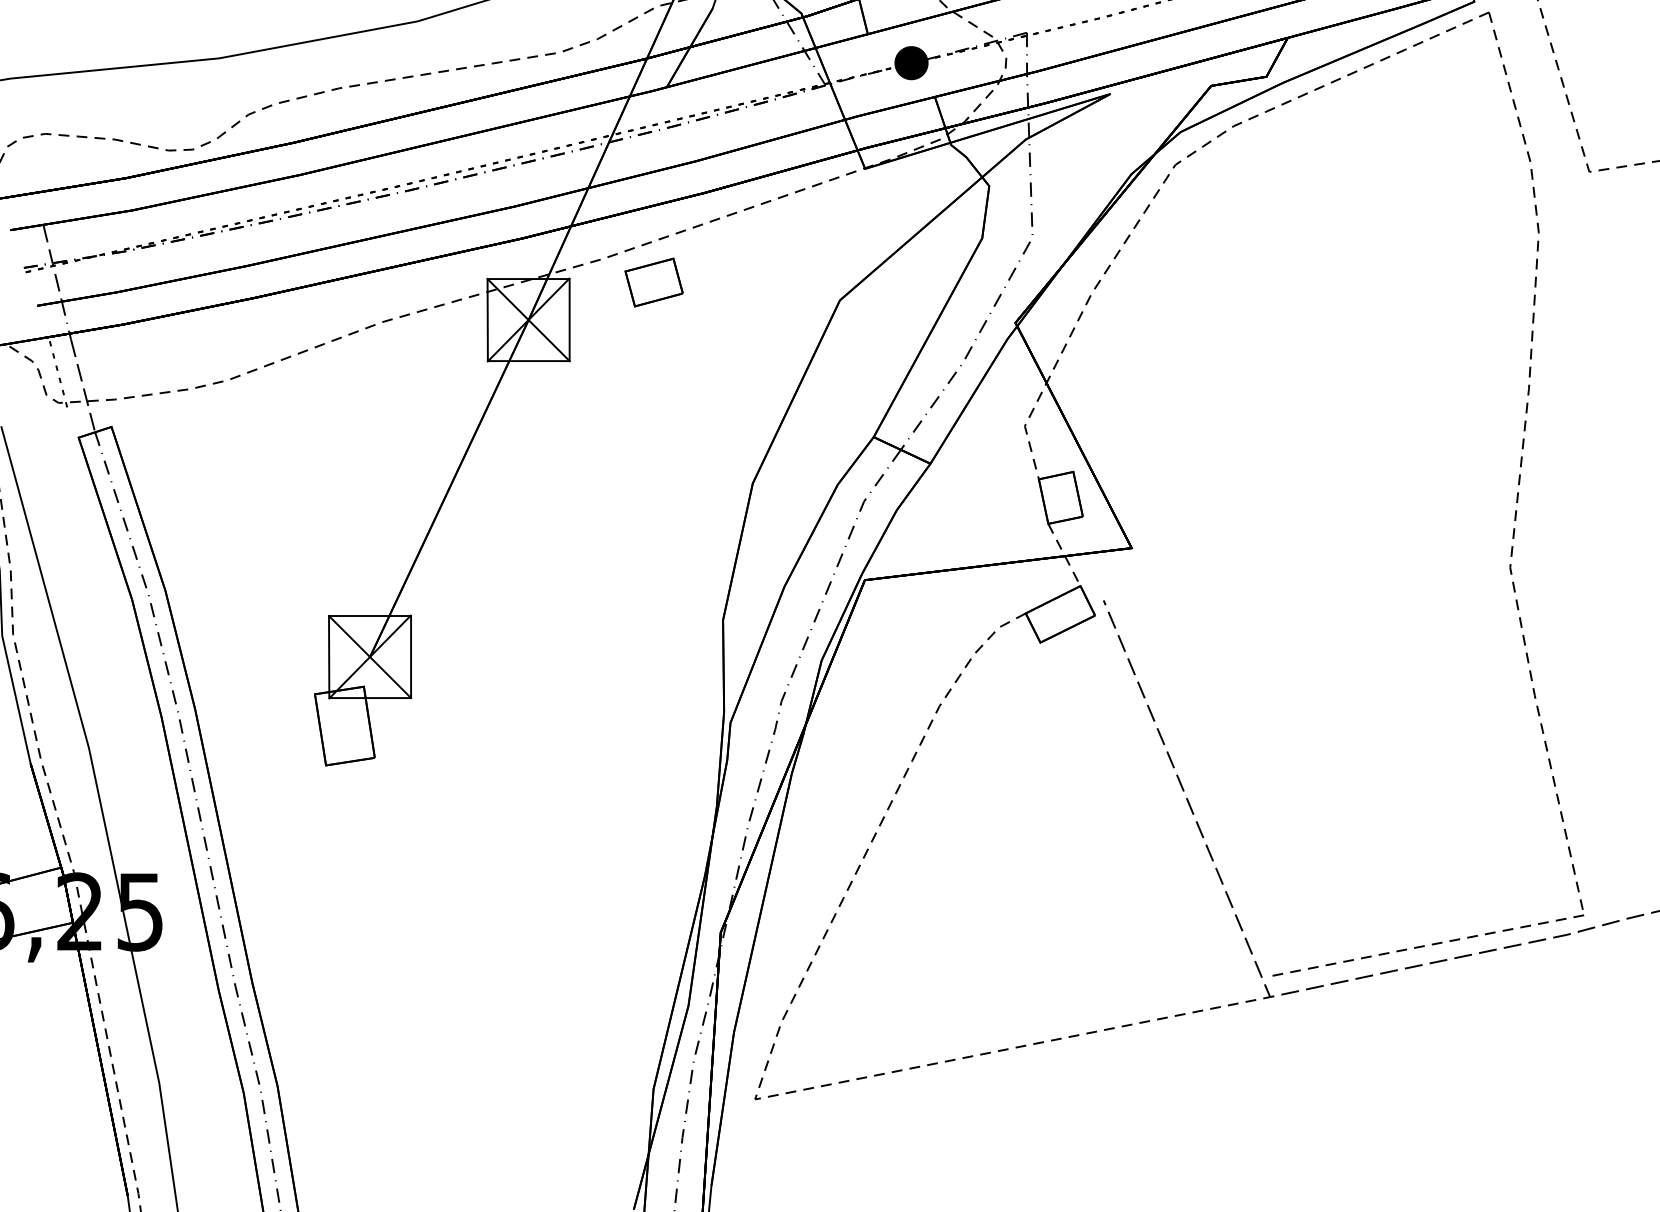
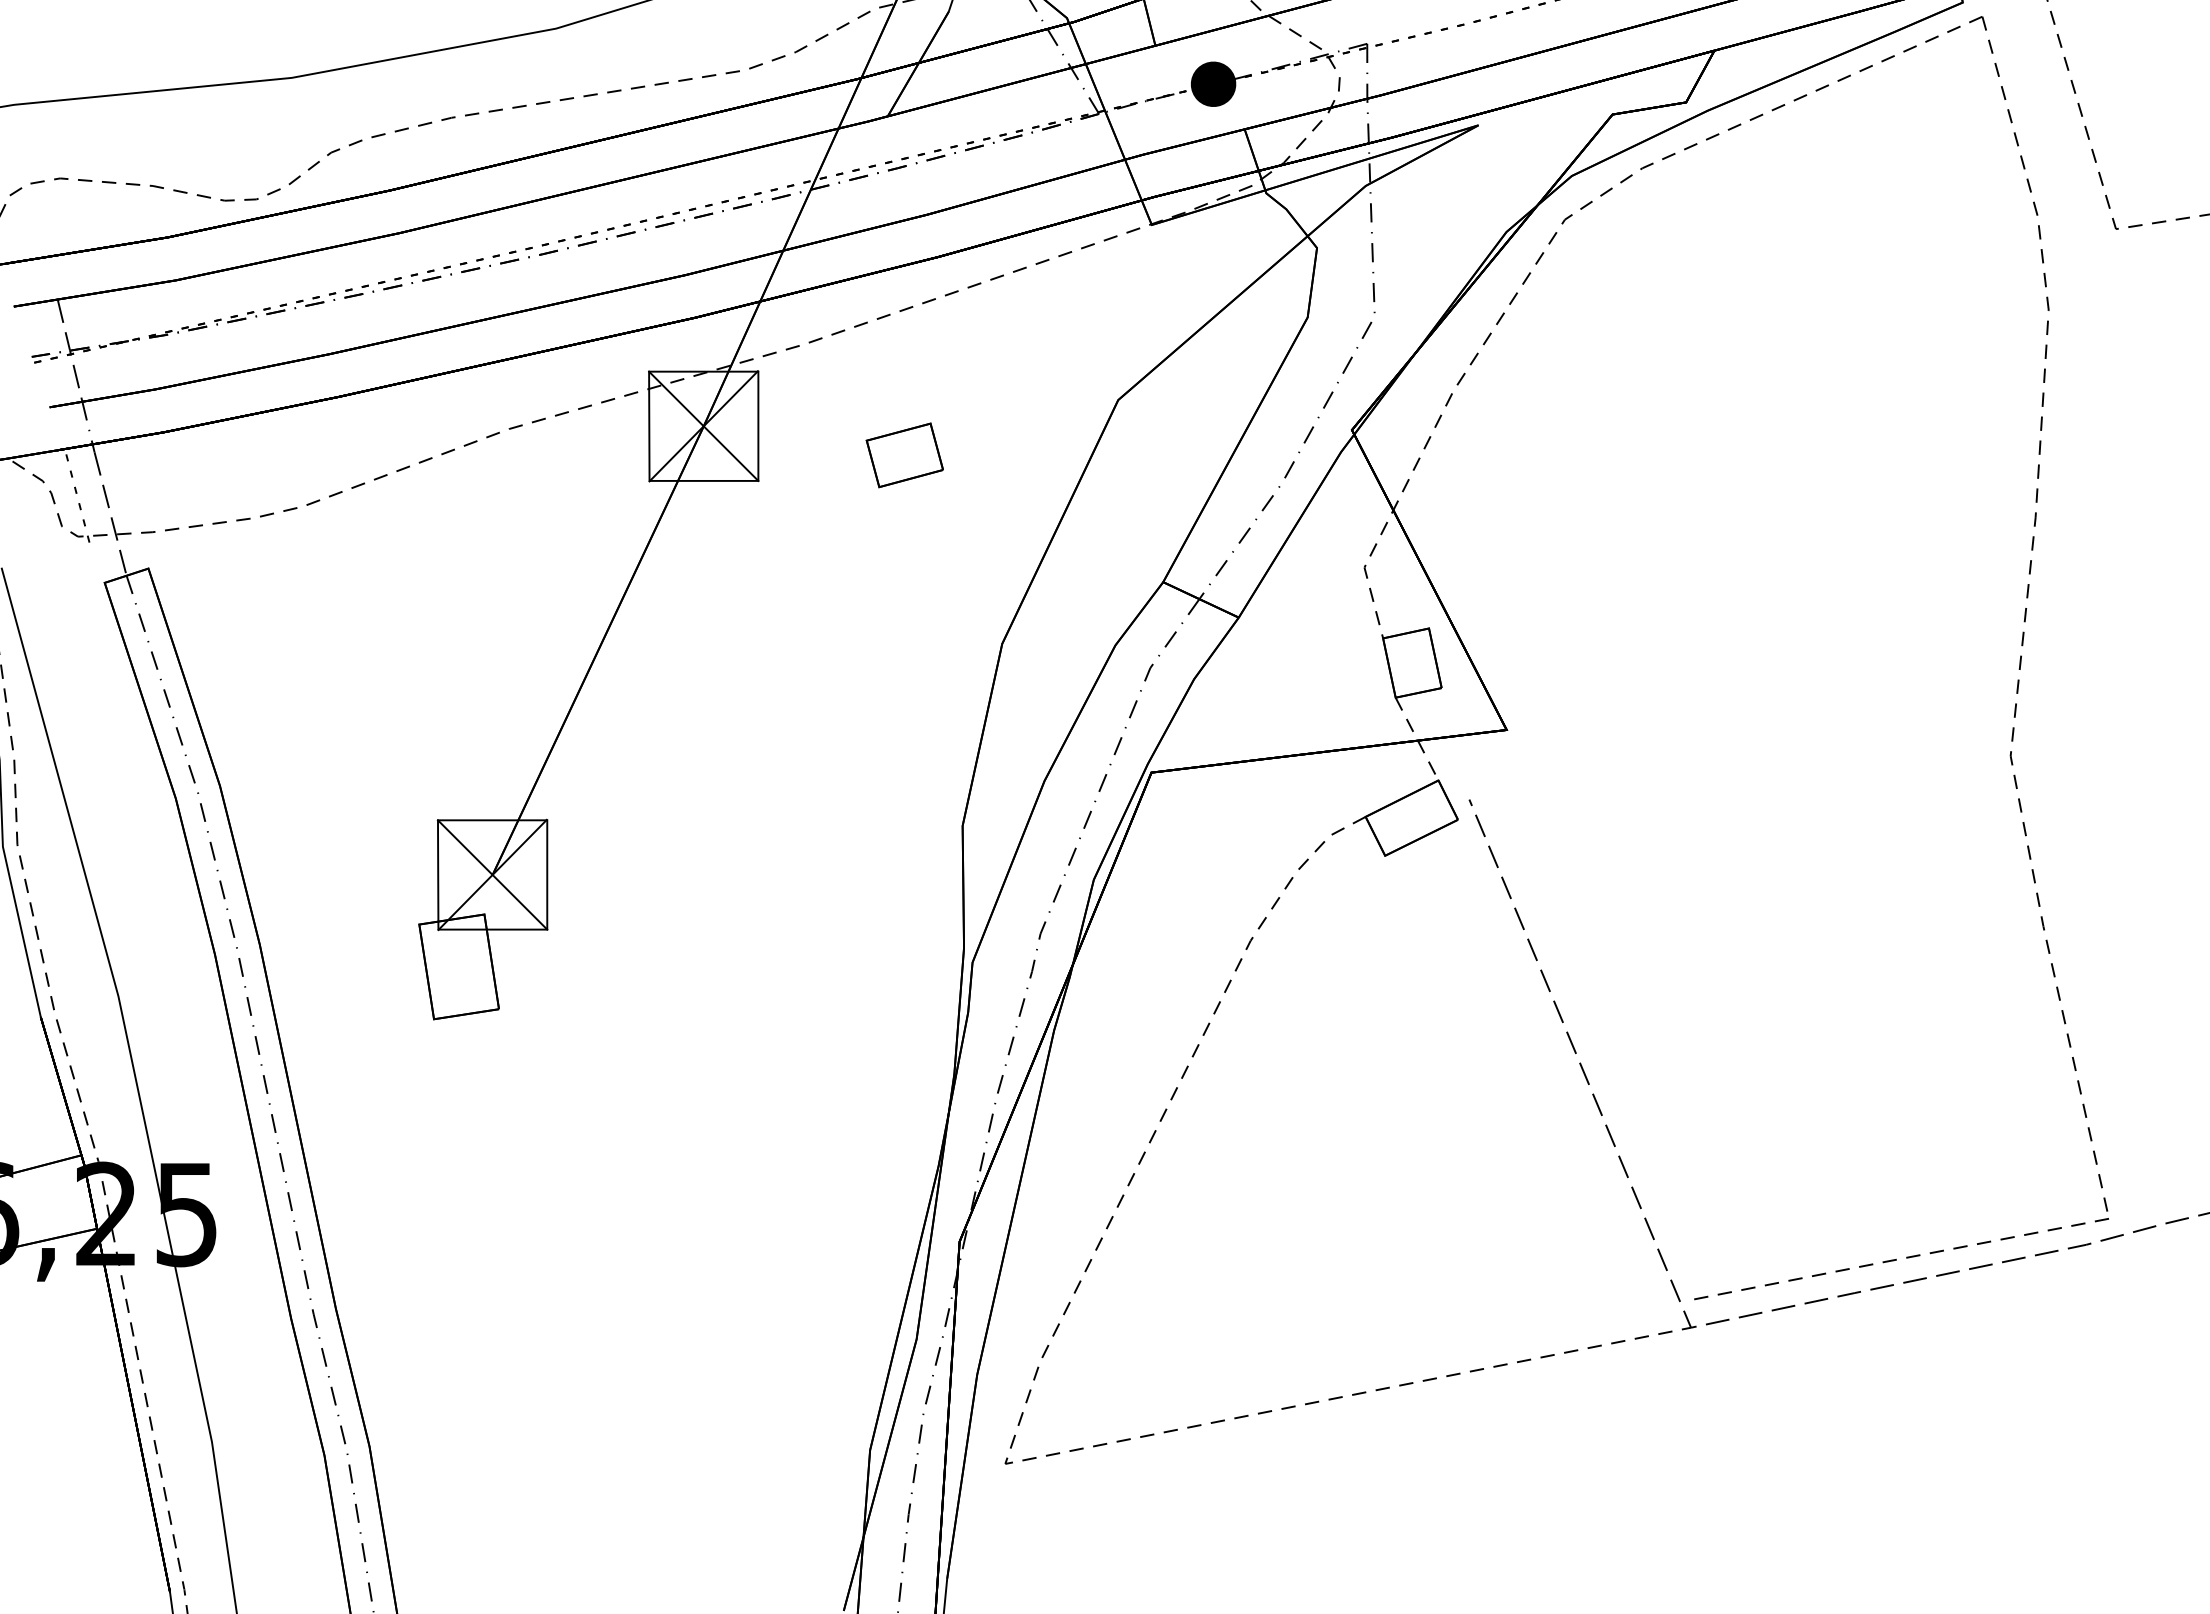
part: (653, 282) -> (904, 455), moved

